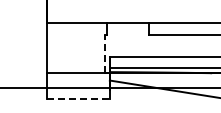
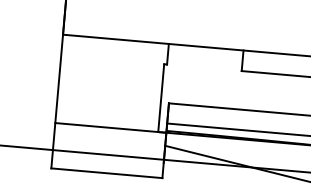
line: (105, 53) -> (161, 97), dashed -> solid
line: (79, 98) -> (108, 172), dashed -> solid

